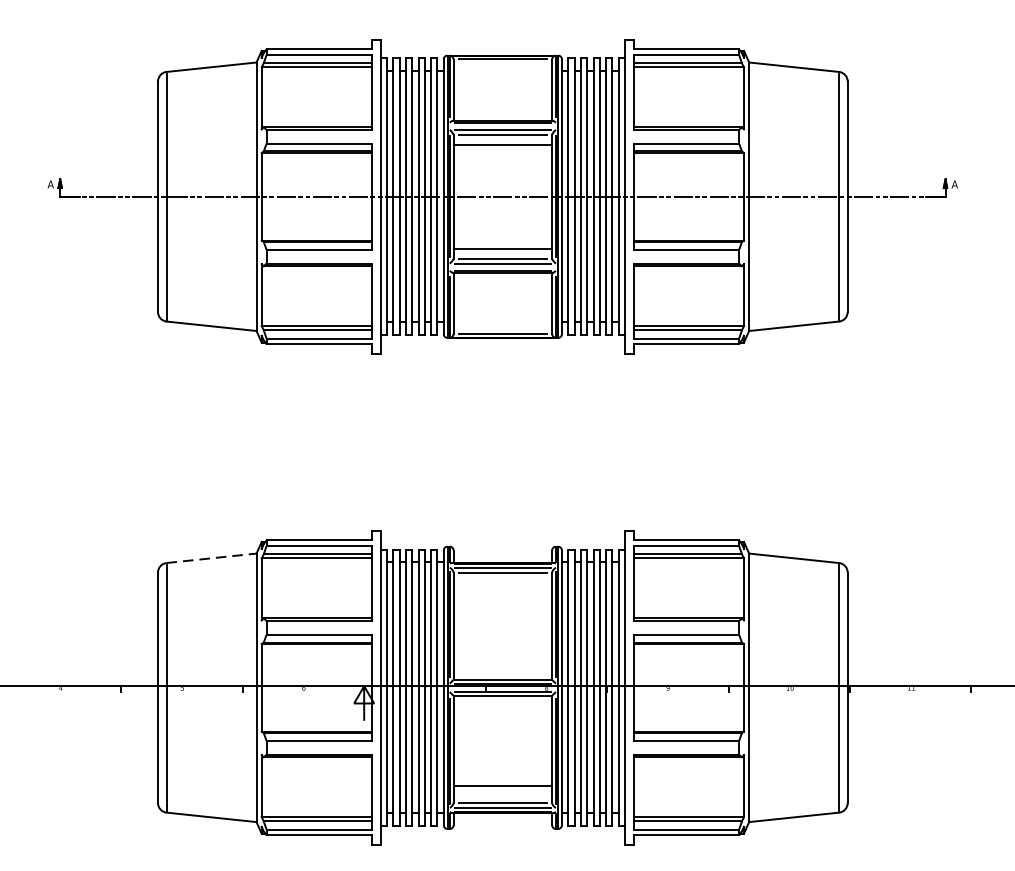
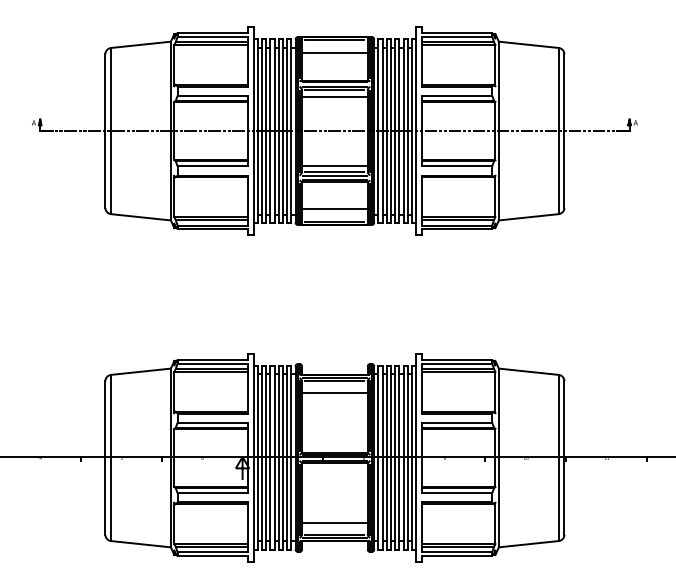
line: (502, 78) -> (334, 52), added
line: (502, 314) -> (334, 209), added
line: (212, 557) -> (141, 371), dashed -> solid
line: (502, 589) -> (334, 392), added

